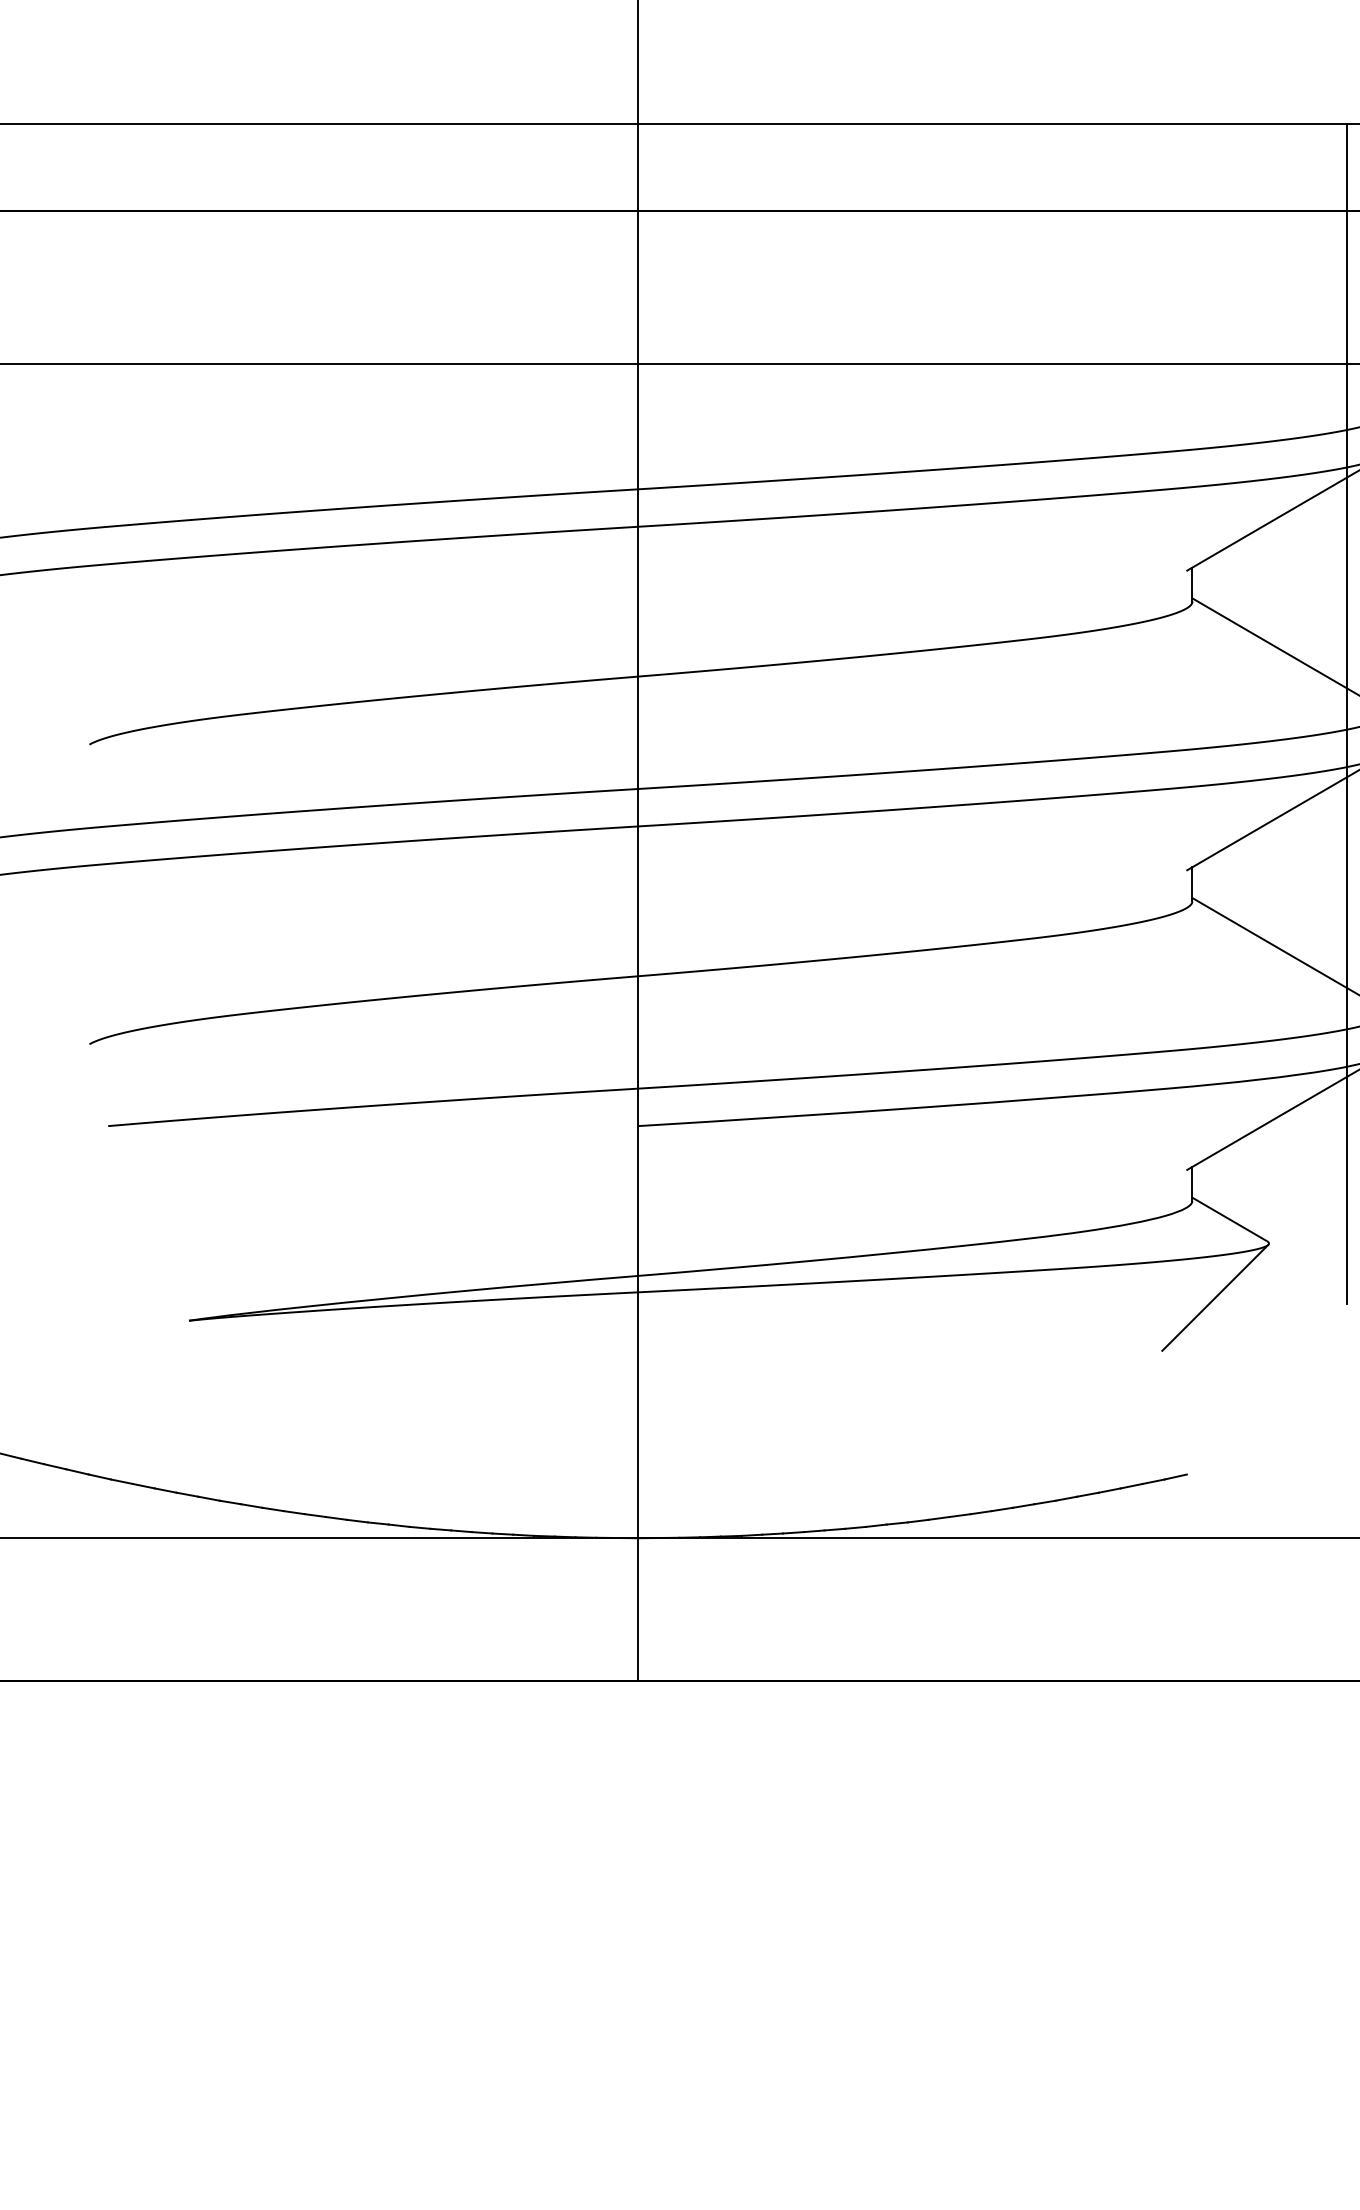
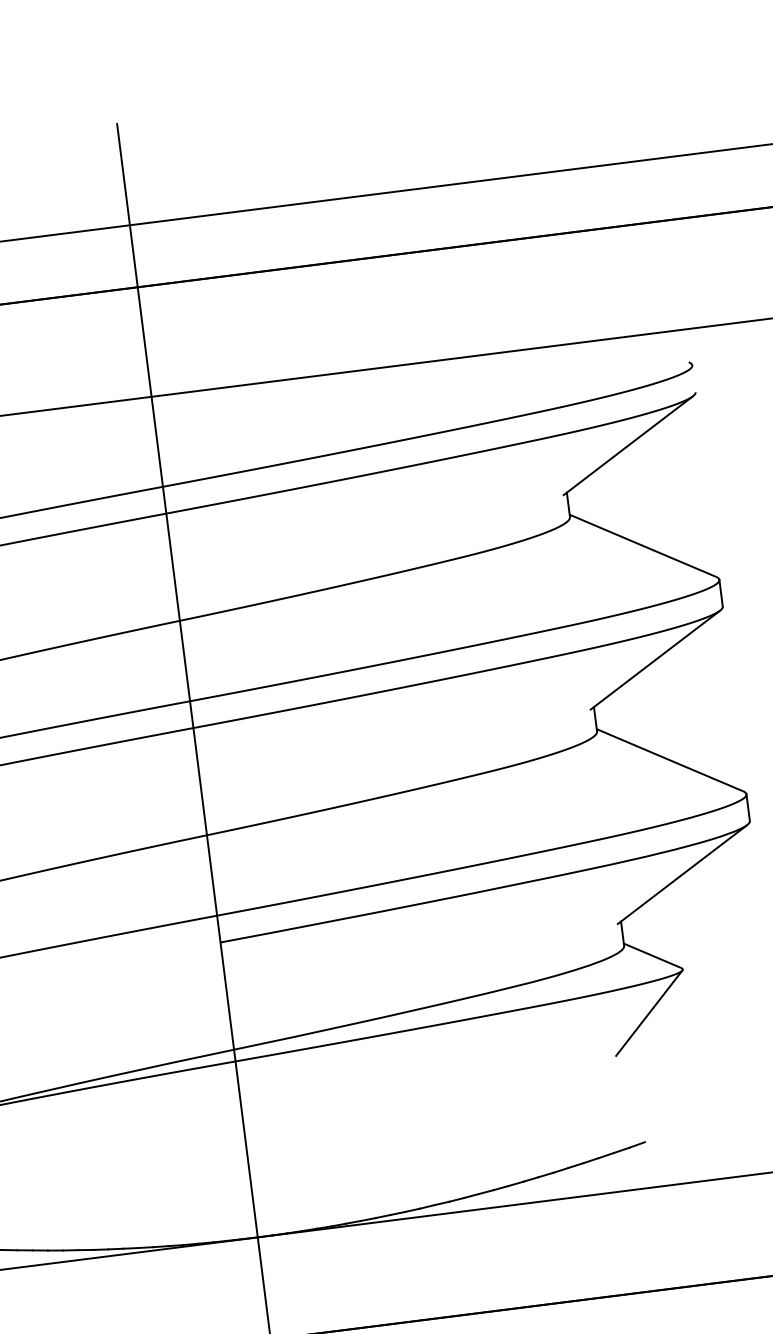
line: (1346, 713) -> (690, 583), removed

